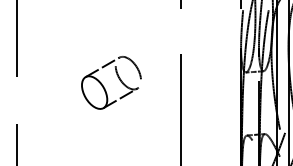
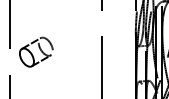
part: (111, 81) -> (36, 51), moved

